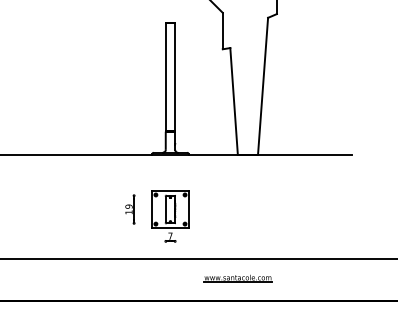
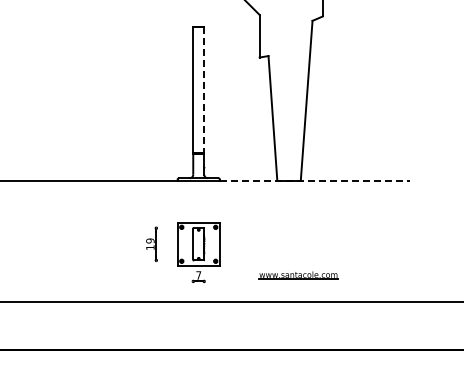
line: (175, 77) -> (204, 90), solid -> dashed
line: (270, 154) -> (315, 180), solid -> dashed
part: (238, 278) -> (298, 275), moved

